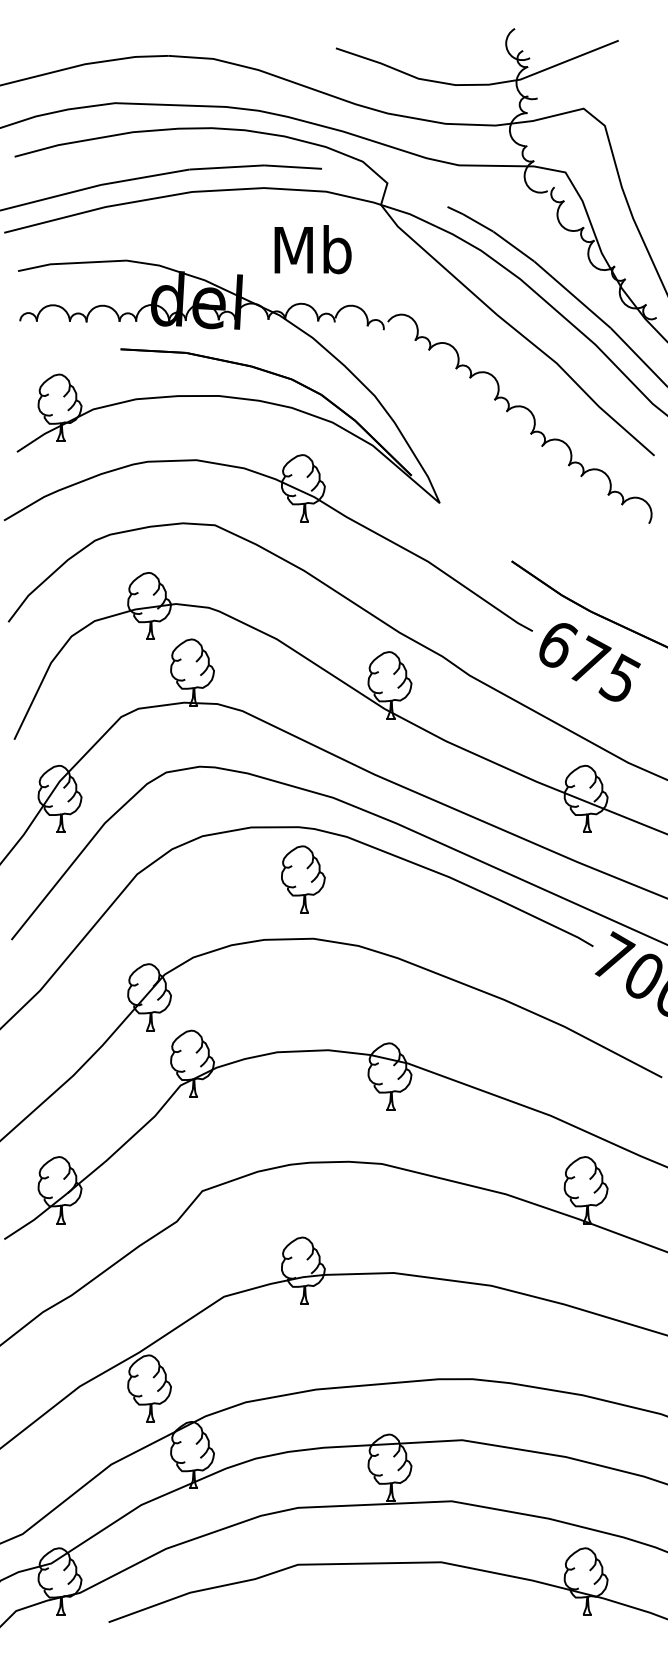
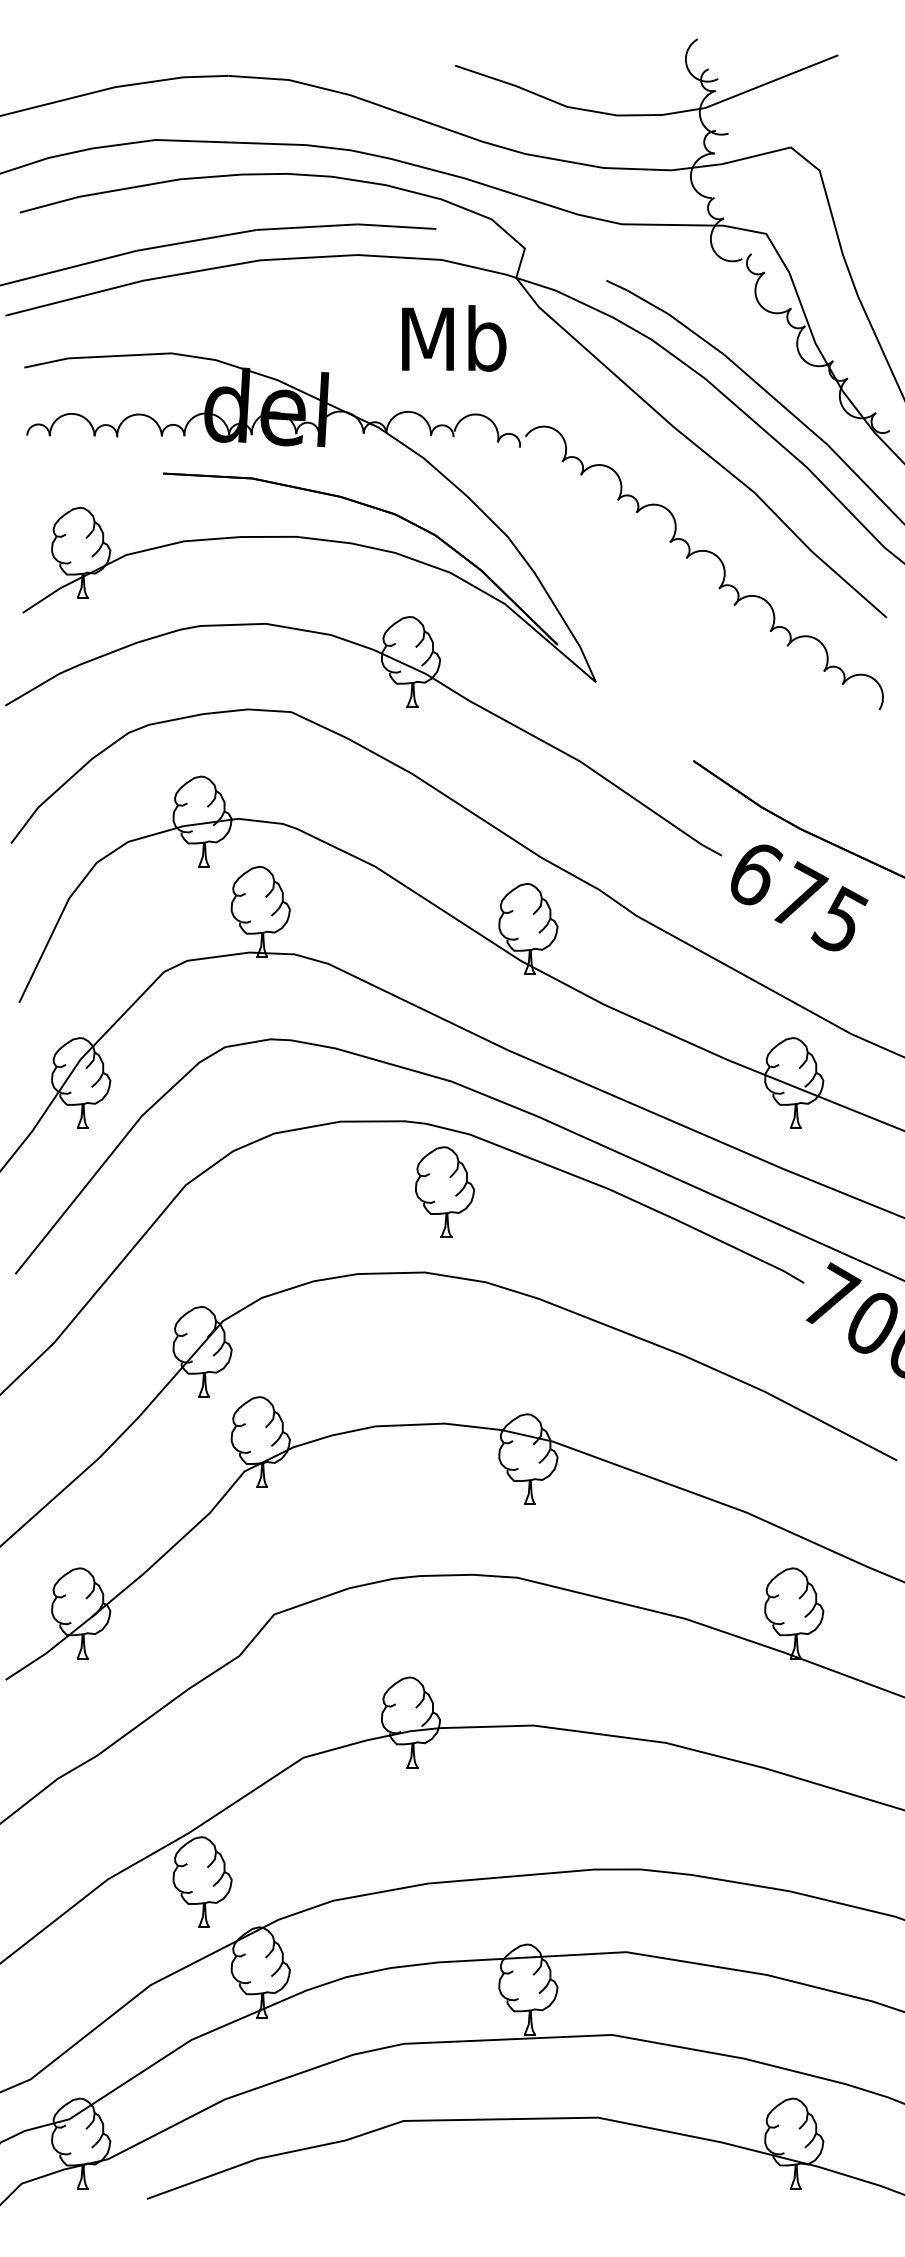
text: (313, 249) -> (454, 338), moved
part: (303, 878) -> (444, 1191), moved

